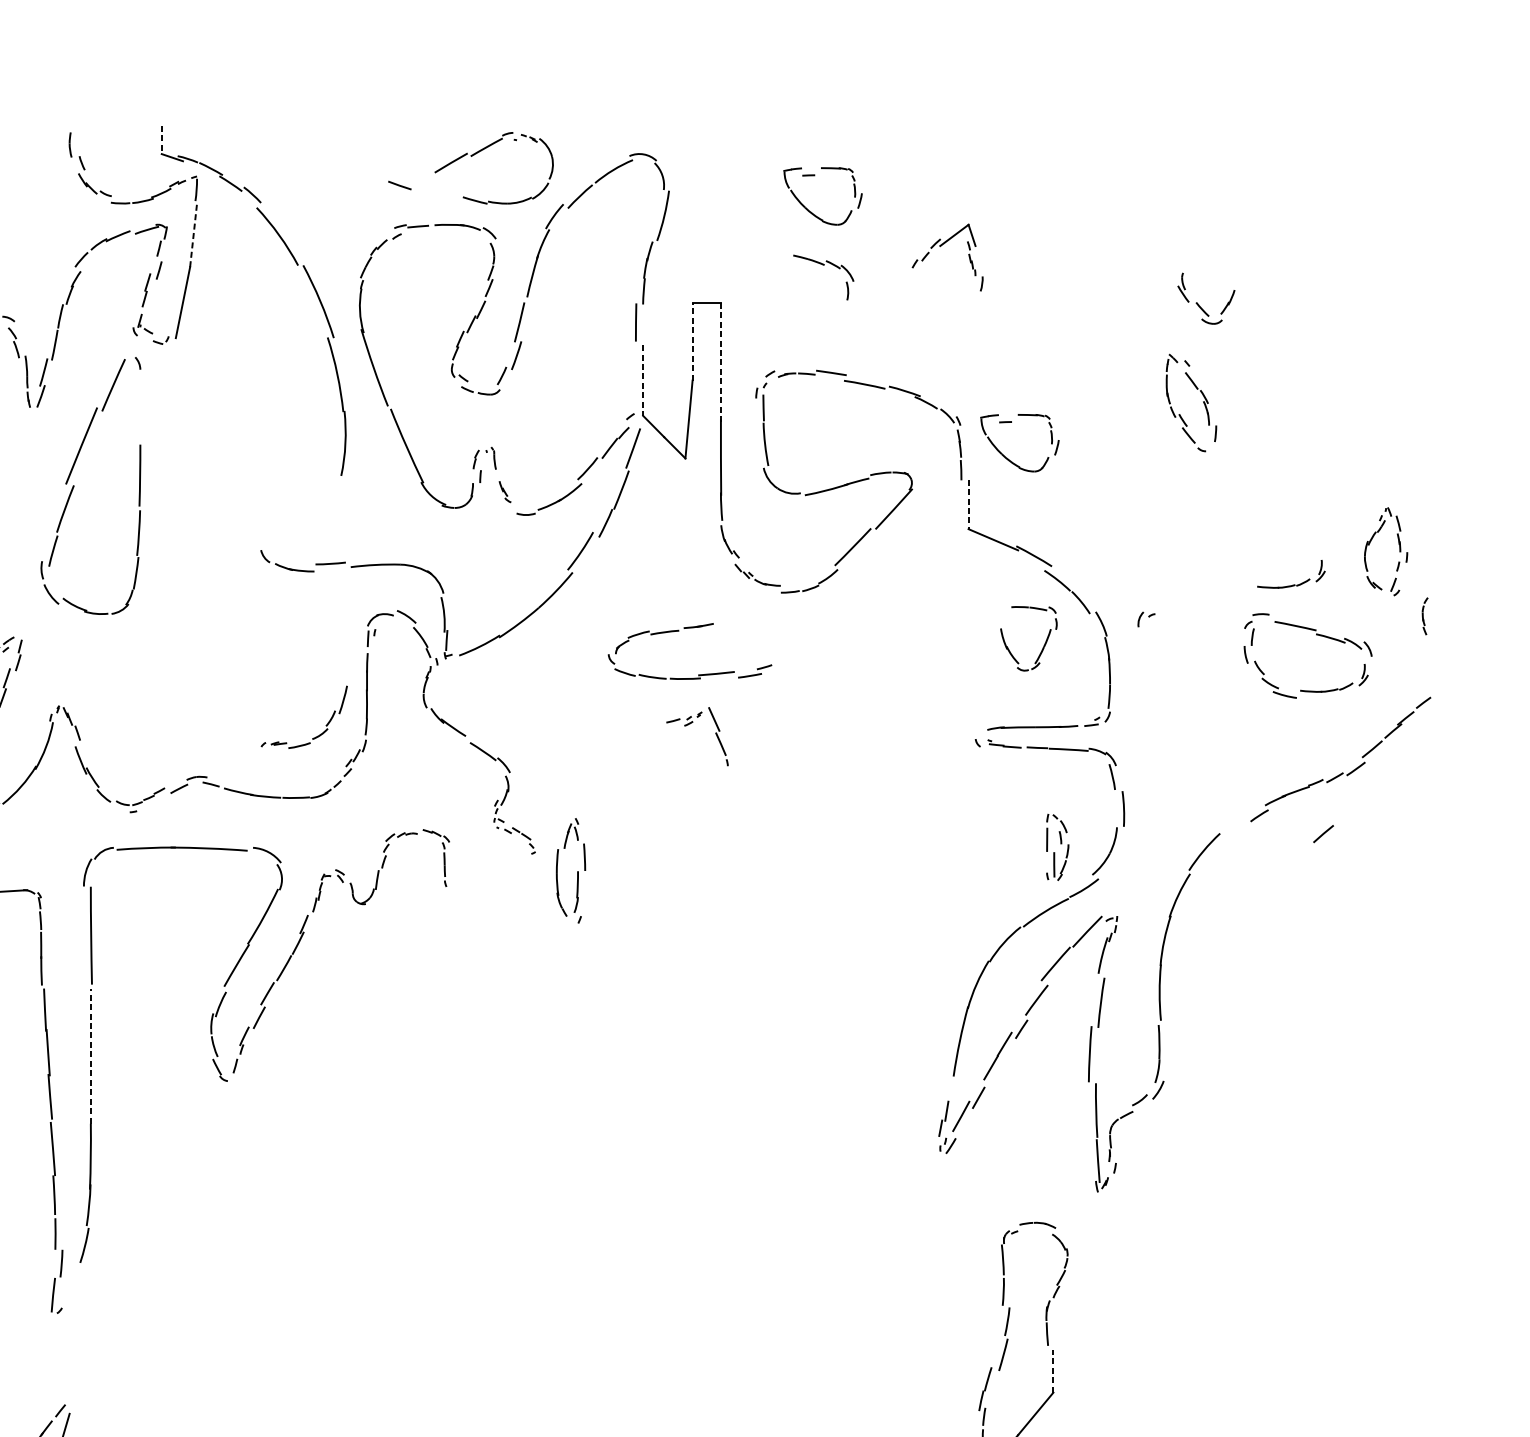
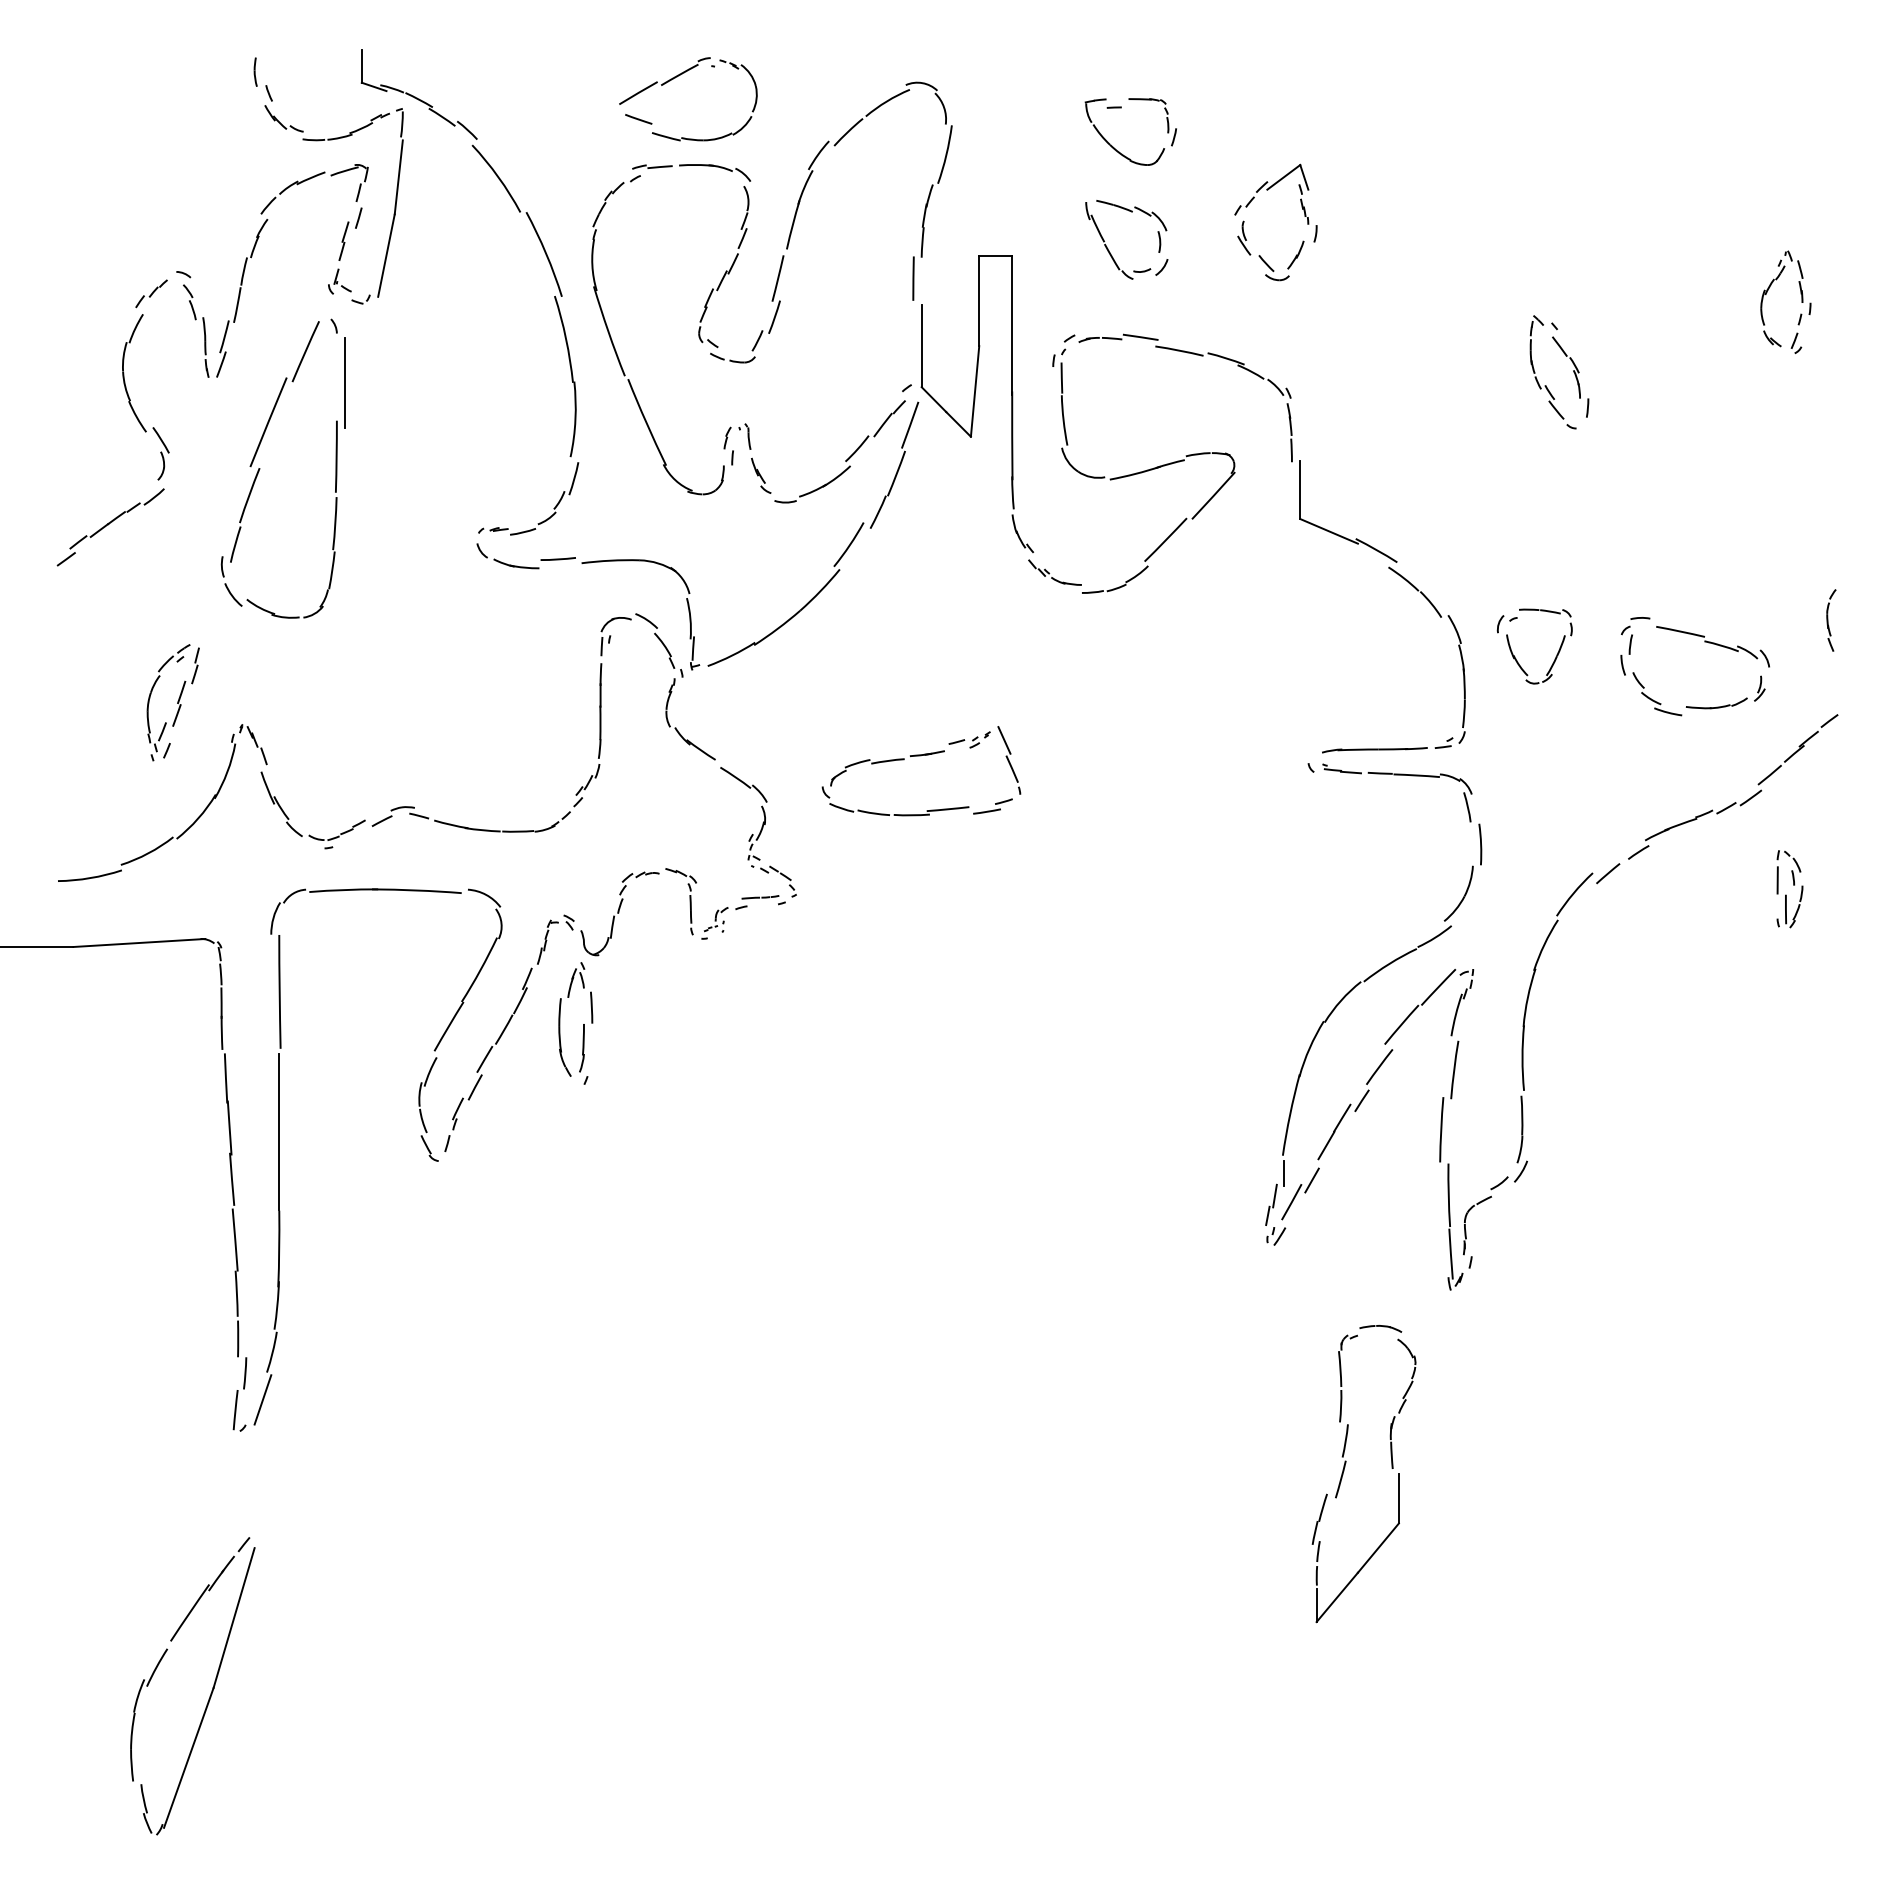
line: (161, 140) -> (361, 66), dashed -> solid
part: (484, 149) -> (677, 77), moved
line: (193, 234) -> (398, 176), dashed -> solid
part: (803, 296) -> (1108, 248), added
part: (1198, 303) -> (1261, 256), moved
line: (692, 341) -> (979, 300), dashed -> solid
line: (721, 362) -> (1012, 325), dashed -> solid
line: (642, 380) -> (921, 346), dashed -> solid
line: (147, 411) -> (345, 382), added
part: (1005, 456) -> (1343, 434), removed
part: (505, 491) -> (761, 475), size x1.43
line: (968, 504) -> (1300, 490), dashed -> solid
part: (1399, 551) -> (1801, 301), moved
part: (1292, 584) -> (1677, 583), removed
part: (1425, 616) -> (1831, 620), size x1.43
part: (679, 631) -> (904, 760), moved
part: (1043, 645) -> (1556, 654), moved
part: (313, 737) -> (539, 522), moved
line: (1323, 833) -> (1608, 873), moved
part: (1057, 847) -> (1789, 889), moved
part: (489, 863) -> (742, 908), added
part: (577, 871) -> (583, 1024), moved
line: (91, 1055) -> (279, 1131), dashed -> solid
line: (954, 1091) -> (1283, 1173), added
line: (76, 1286) -> (262, 1399), added
line: (1053, 1371) -> (1398, 1498), dashed -> solid

